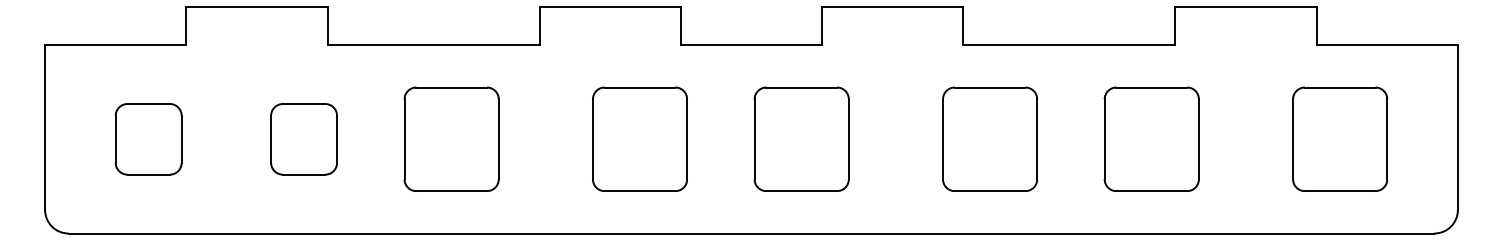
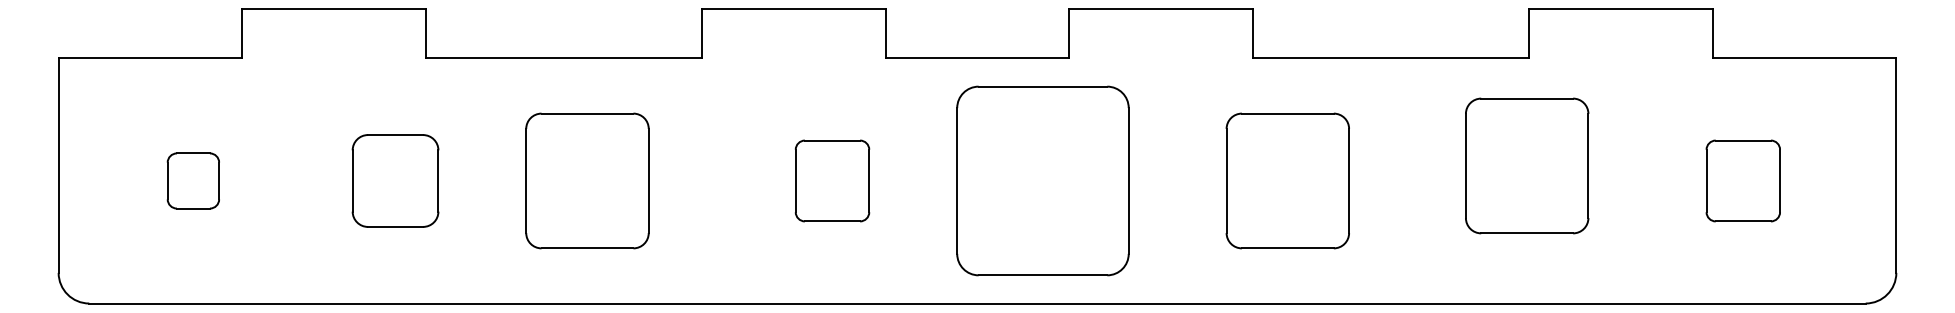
part: (148, 138) -> (193, 180), size x0.6
part: (640, 138) -> (832, 180), size x0.6
part: (801, 138) -> (1042, 180), size x1.4
part: (1152, 138) -> (1527, 165), moved
part: (1340, 138) -> (1743, 180), size x0.6

